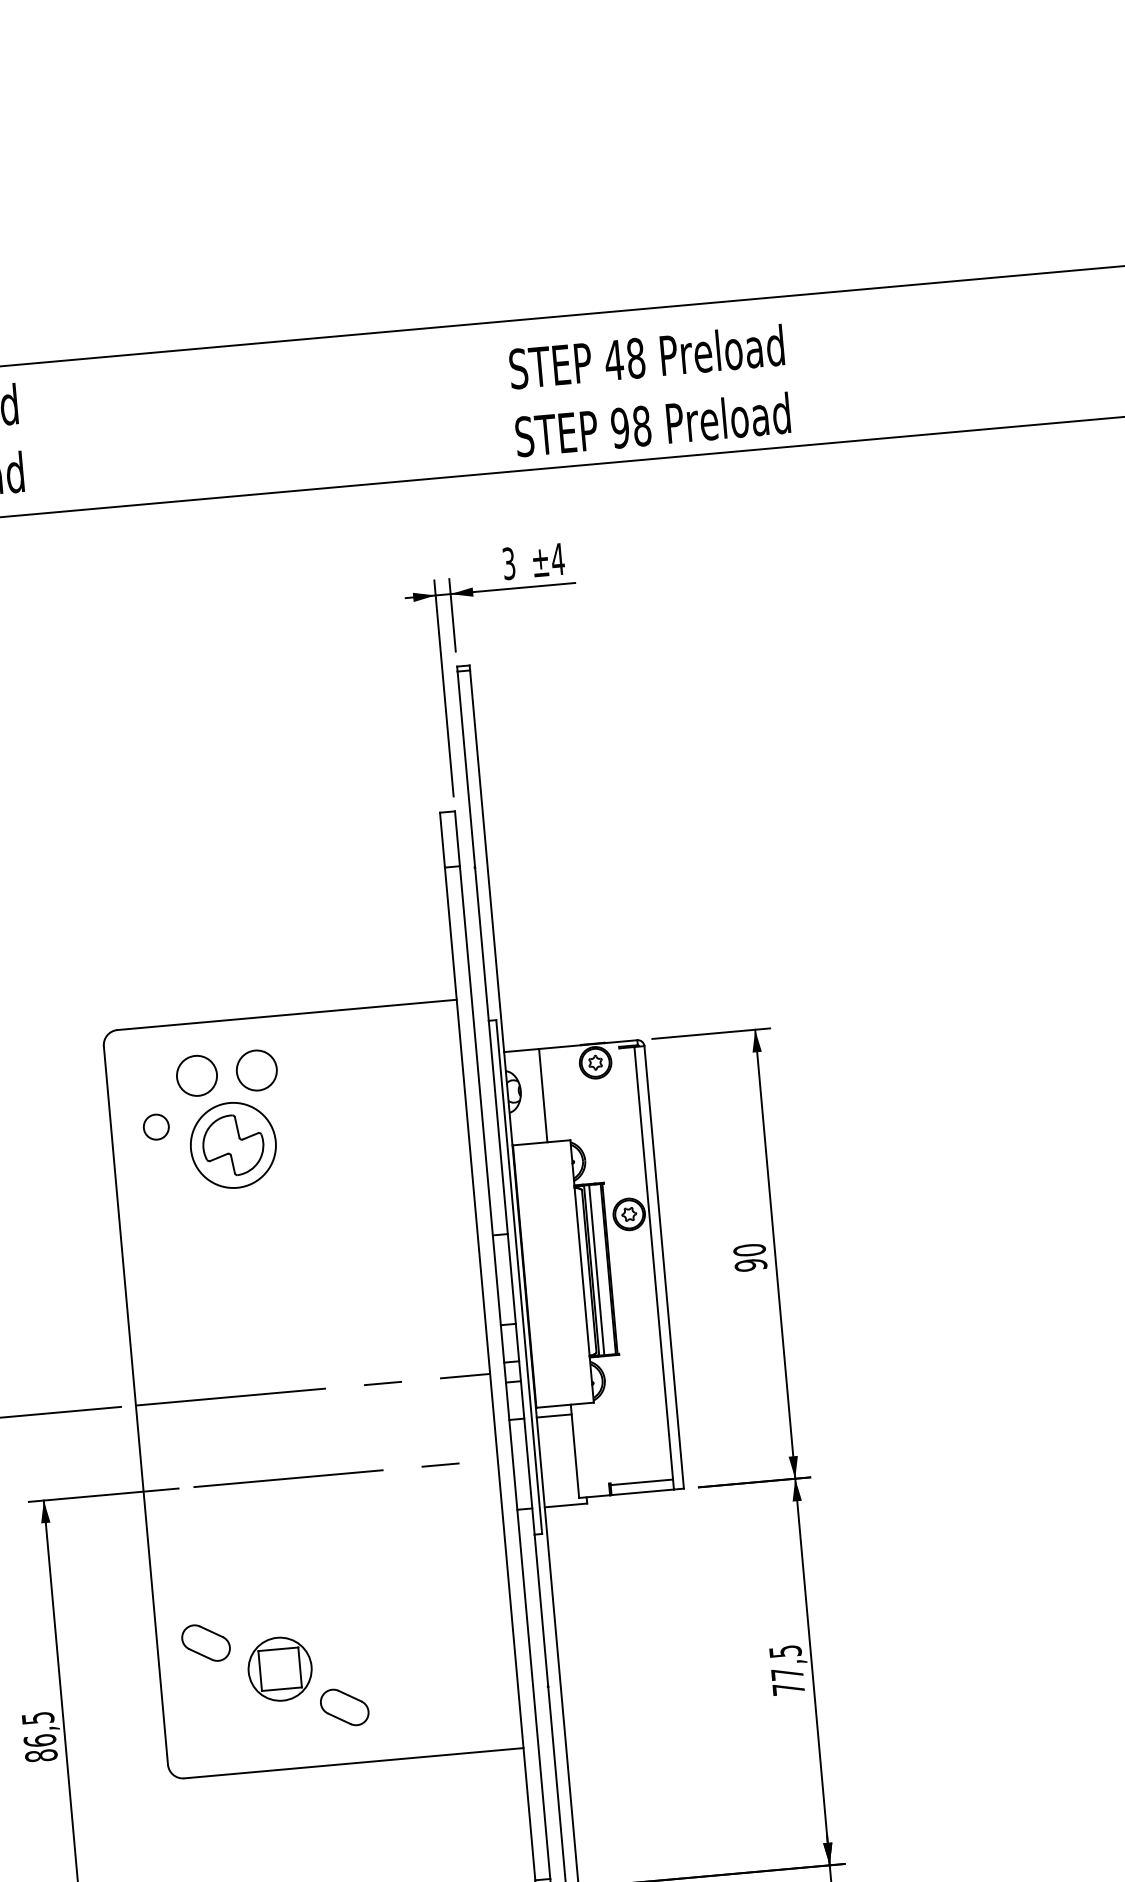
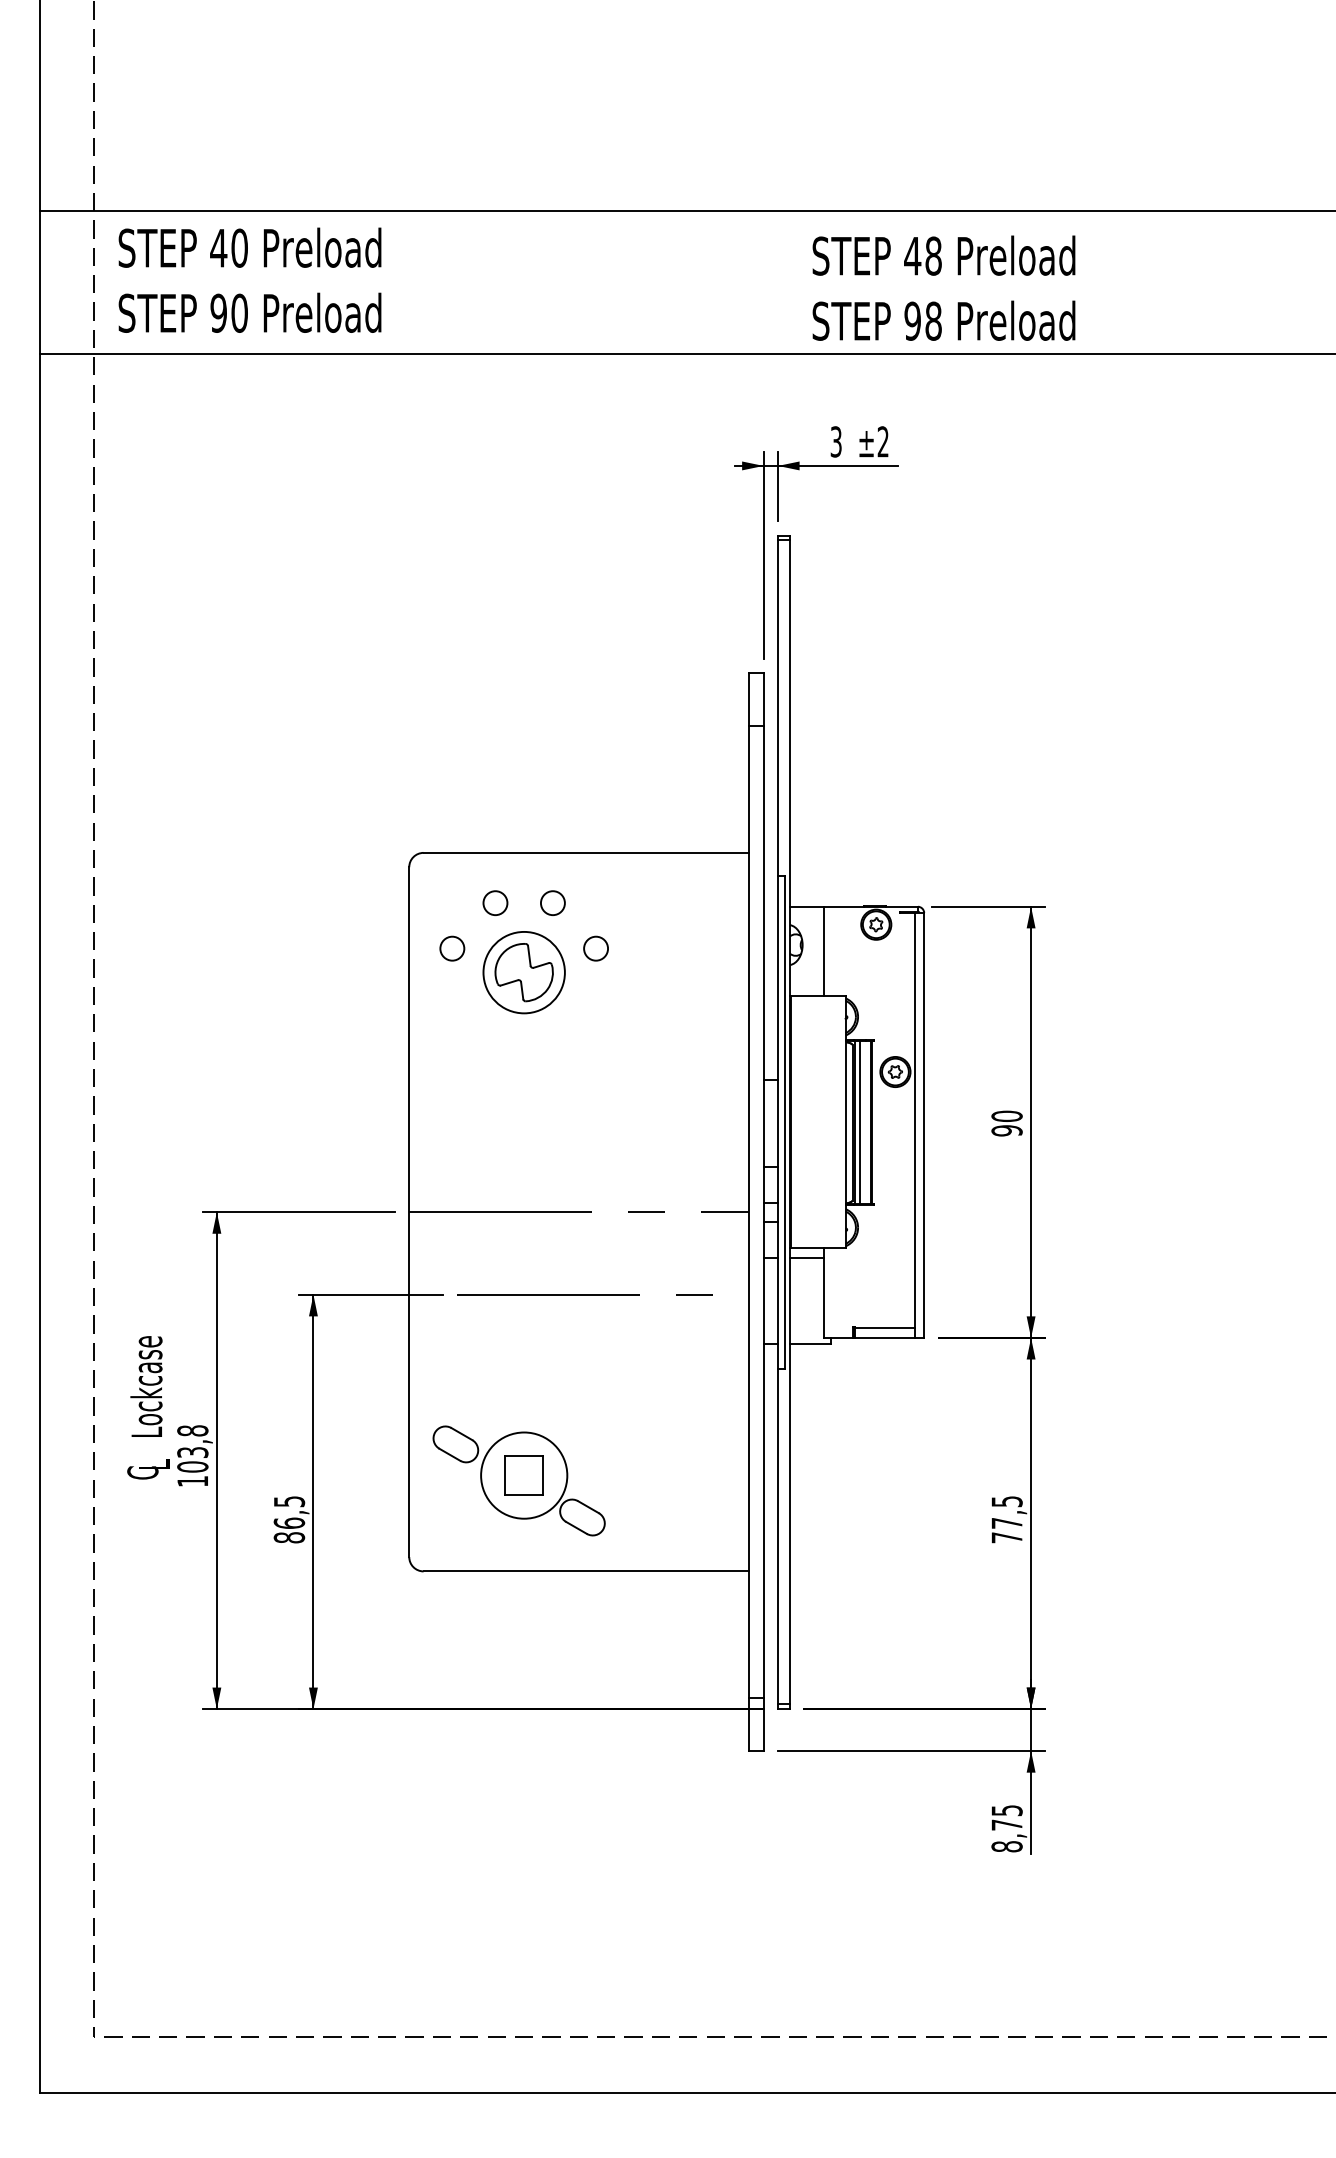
text: (649, 390) -> (943, 287), moved
text: (558, 558) -> (883, 441), ±4 -> ±2
circle: (256, 1069) -> (552, 902), size x0.62
circle: (196, 1075) -> (495, 902), size x0.62
circle: (305, 1113) -> (595, 948), added
circle: (280, 1669) -> (524, 1475), size x1.43

